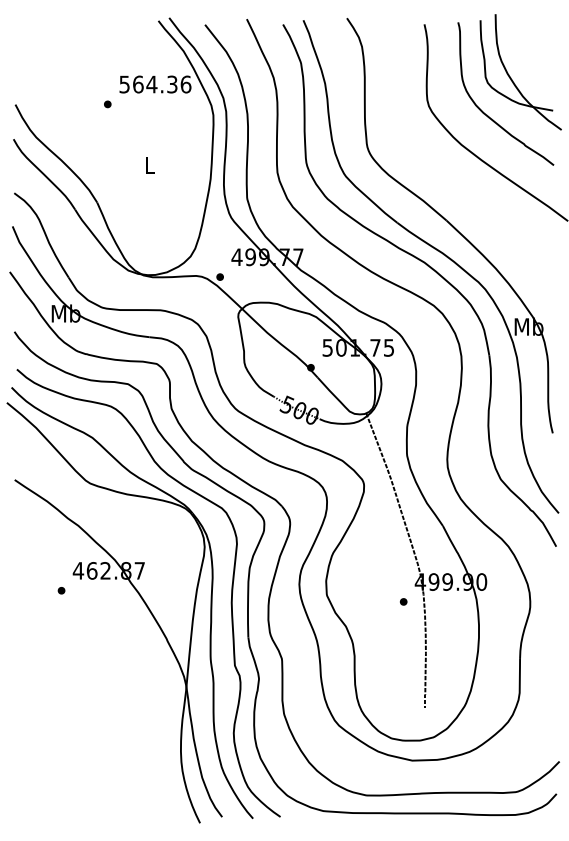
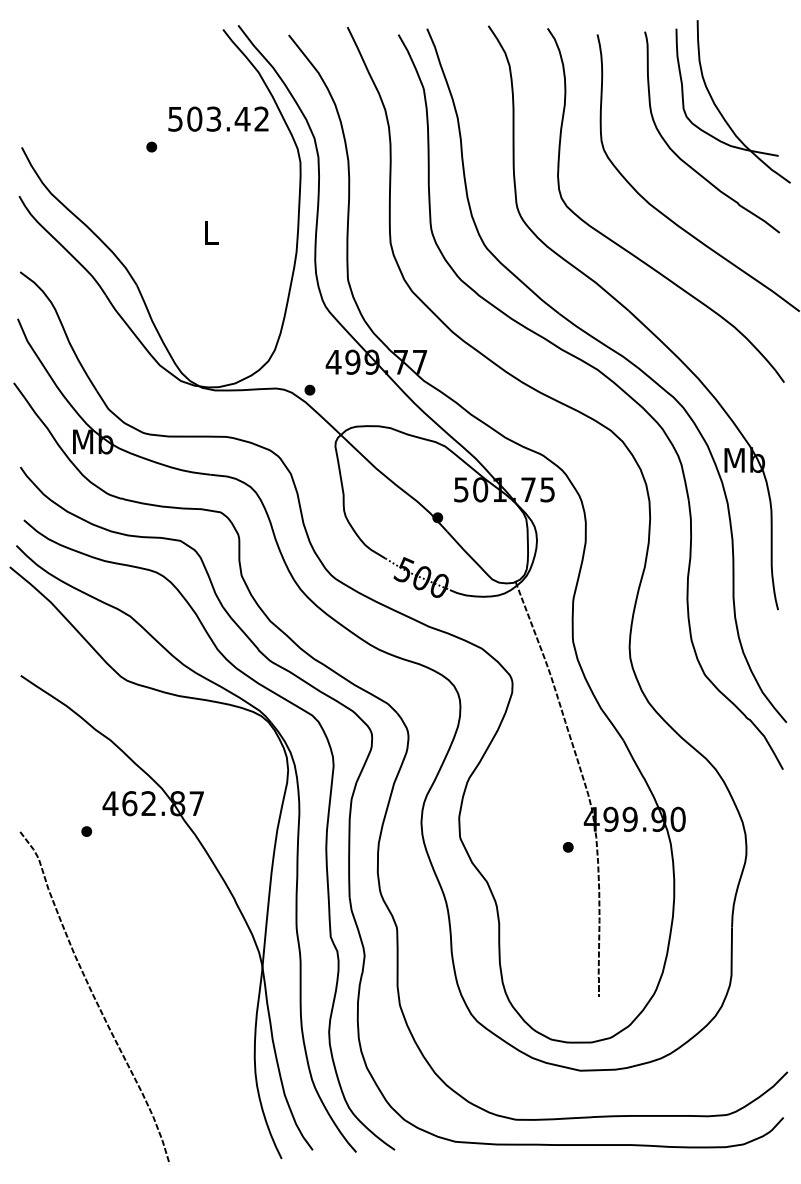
text: (162, 84) -> (228, 118), 564.36 -> 503.42
curve: (450, 180) -> (634, 254), added
curve: (67, 708) -> (94, 997), added

